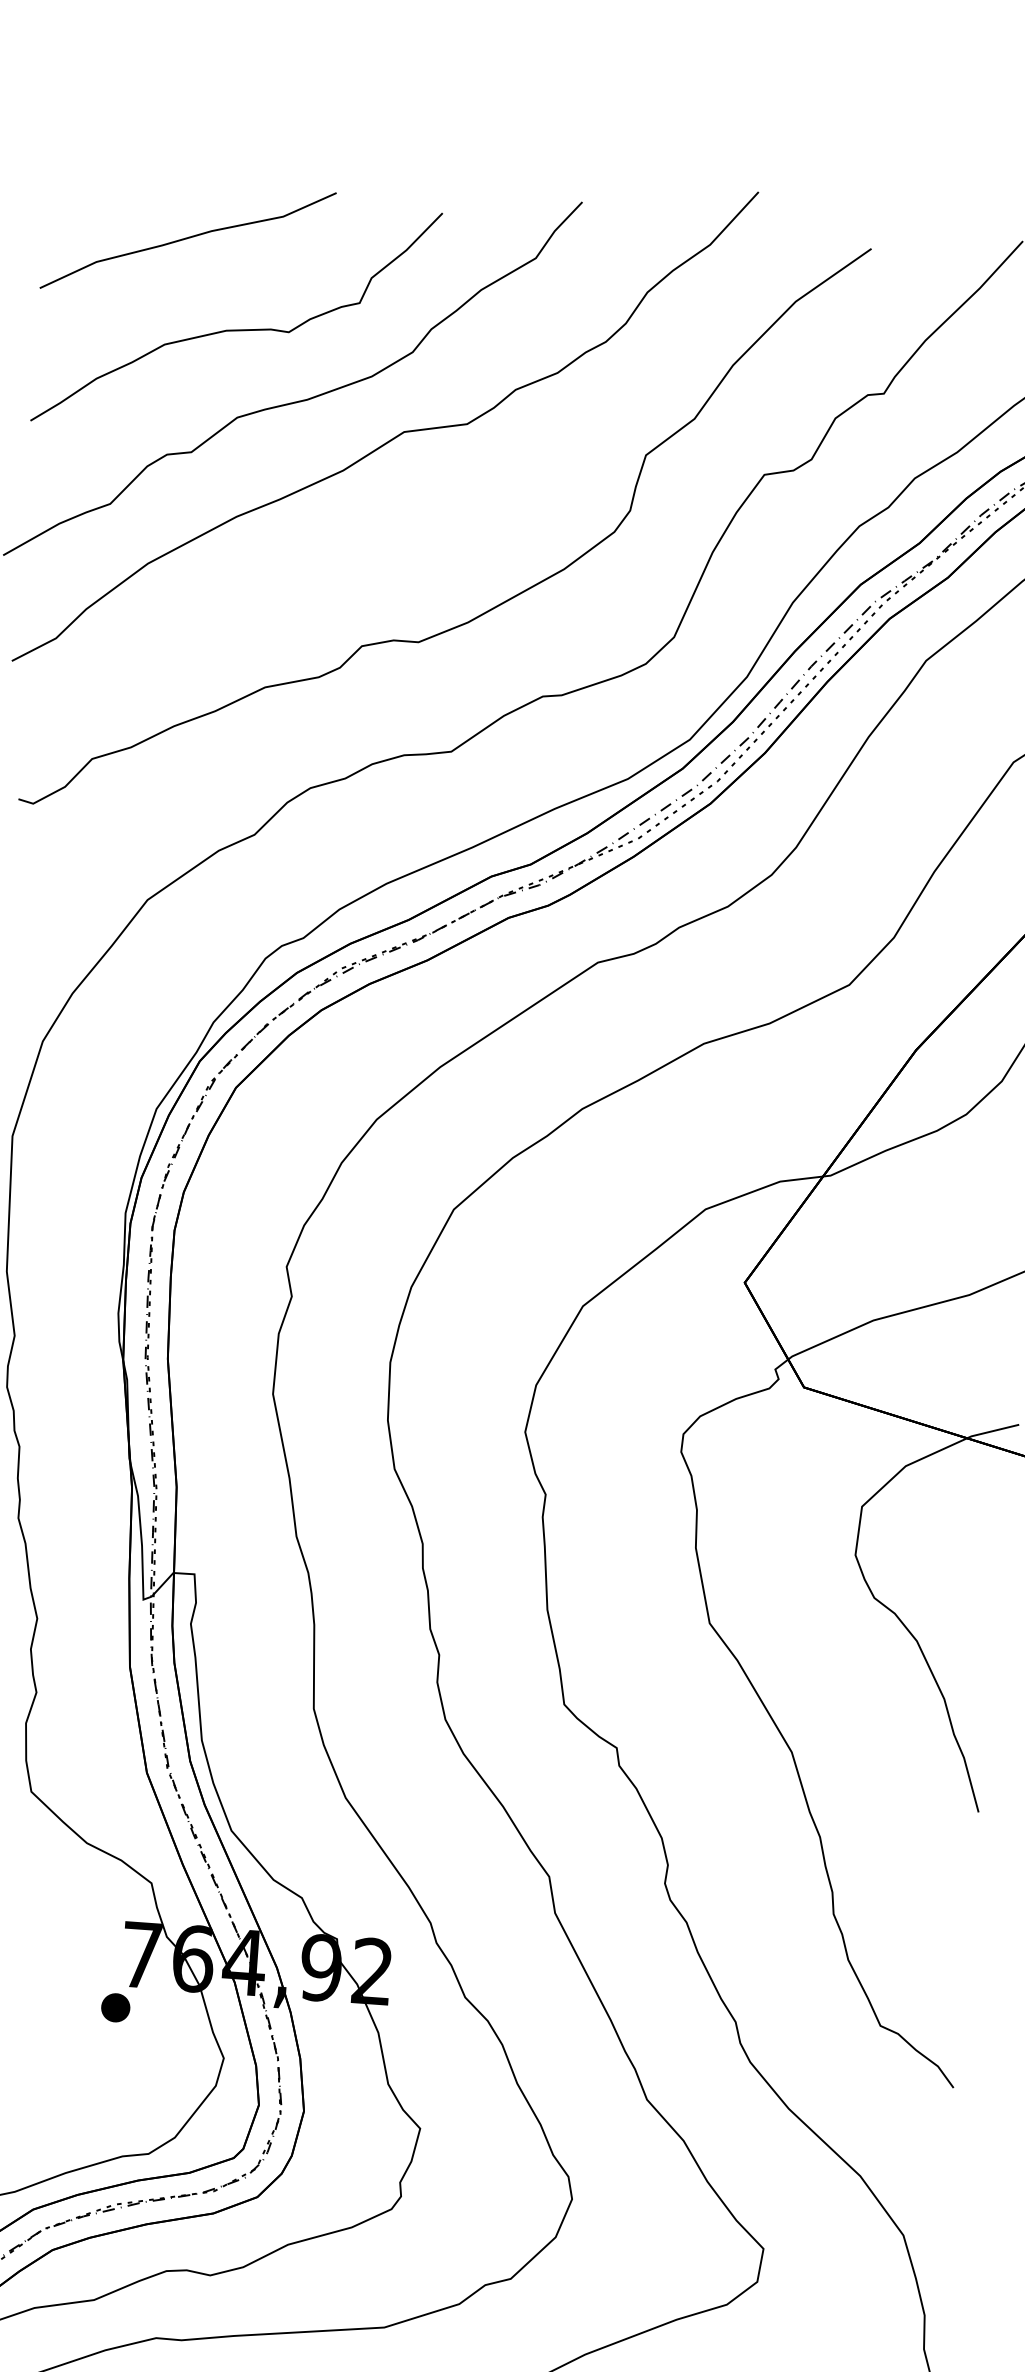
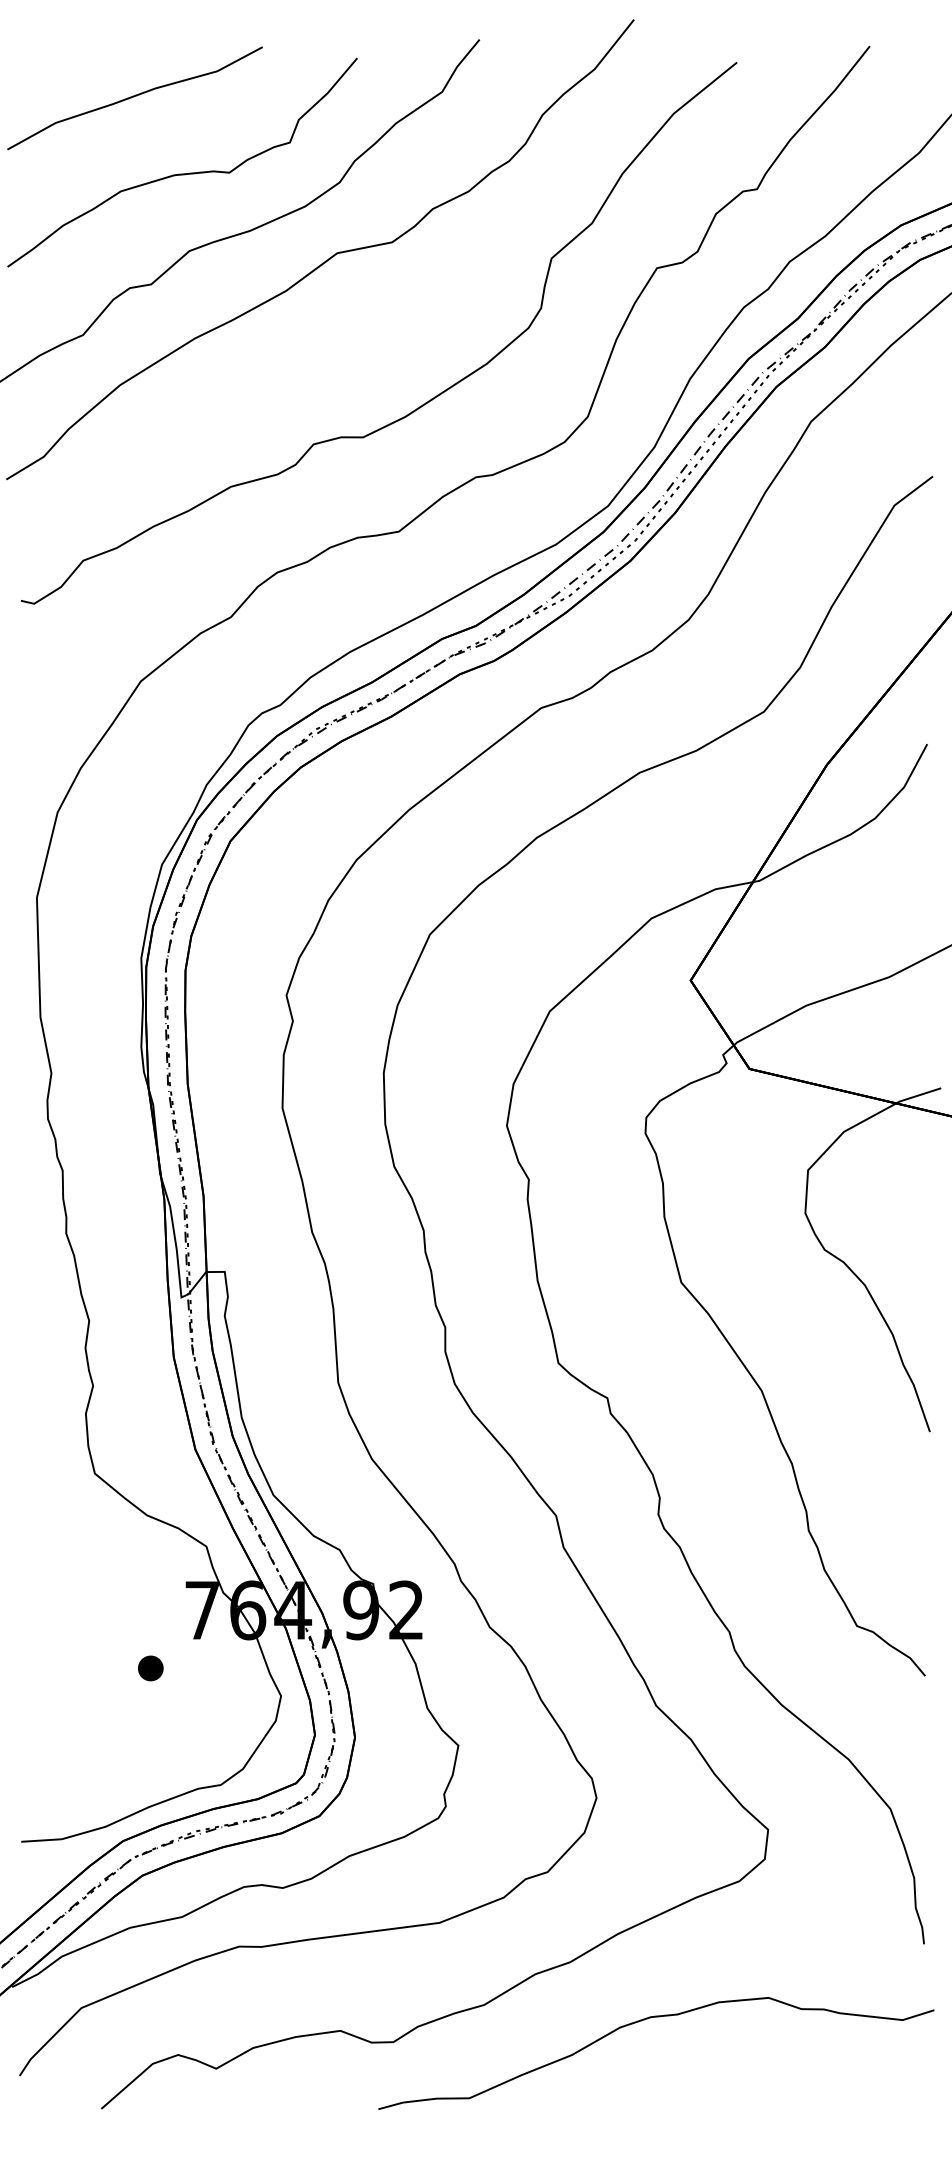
part: (115, 2007) -> (150, 1668), moved

